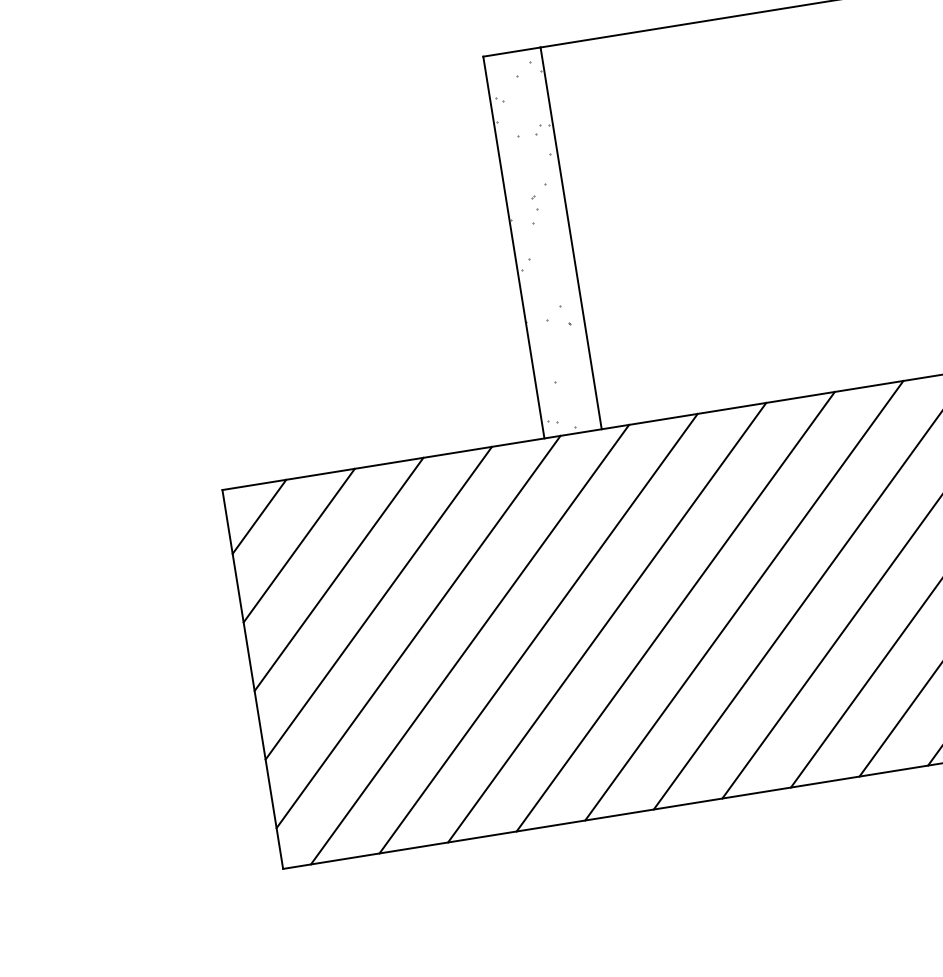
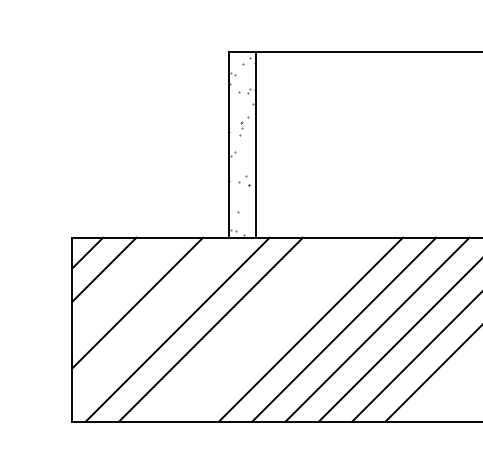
line: (338, 574) -> (120, 286), removed
line: (675, 611) -> (277, 329), removed
line: (607, 622) -> (244, 329), removed
line: (418, 631) -> (154, 319), removed

